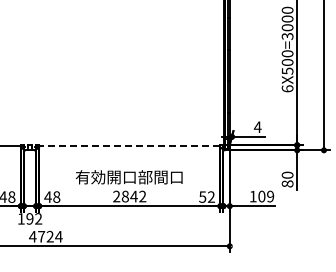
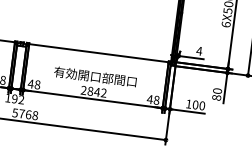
line: (129, 146) -> (98, 53), dashed -> solid
text: (206, 196) -> (152, 99), 52 -> 48
text: (270, 196) -> (202, 105), 109 -> 100
text: (45, 236) -> (25, 114), 4724 -> 5768

